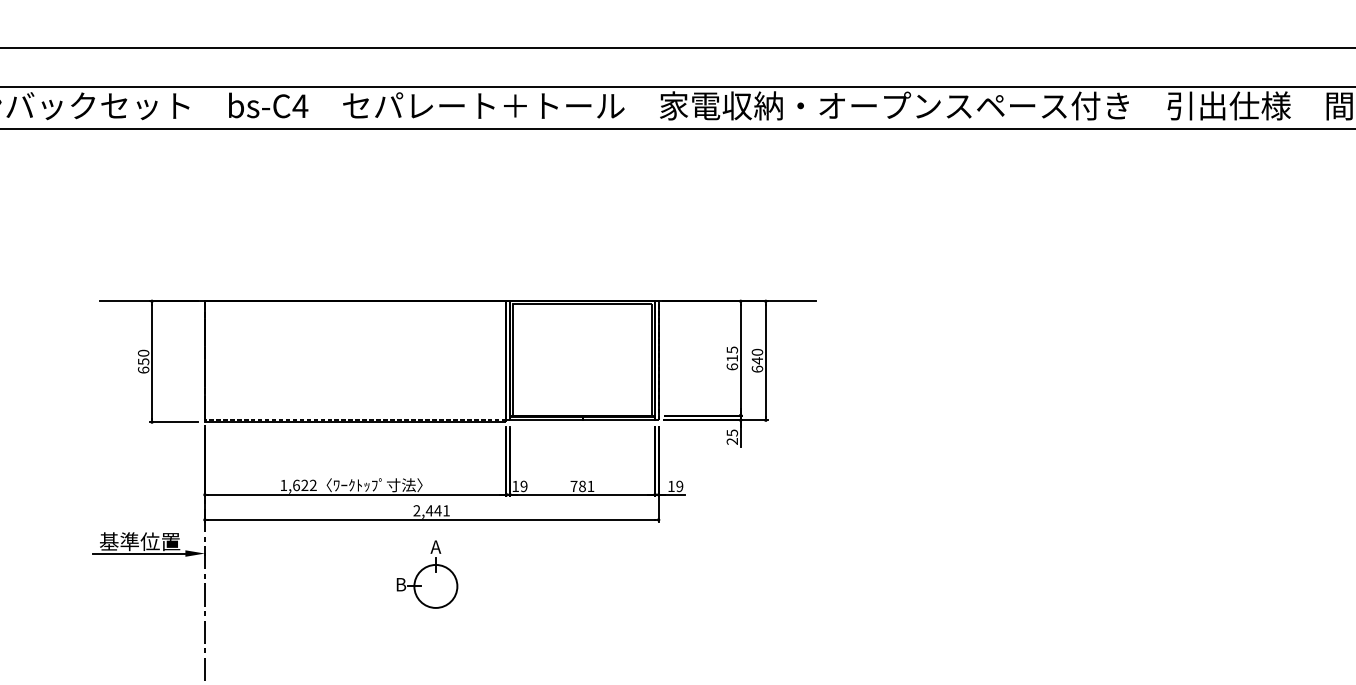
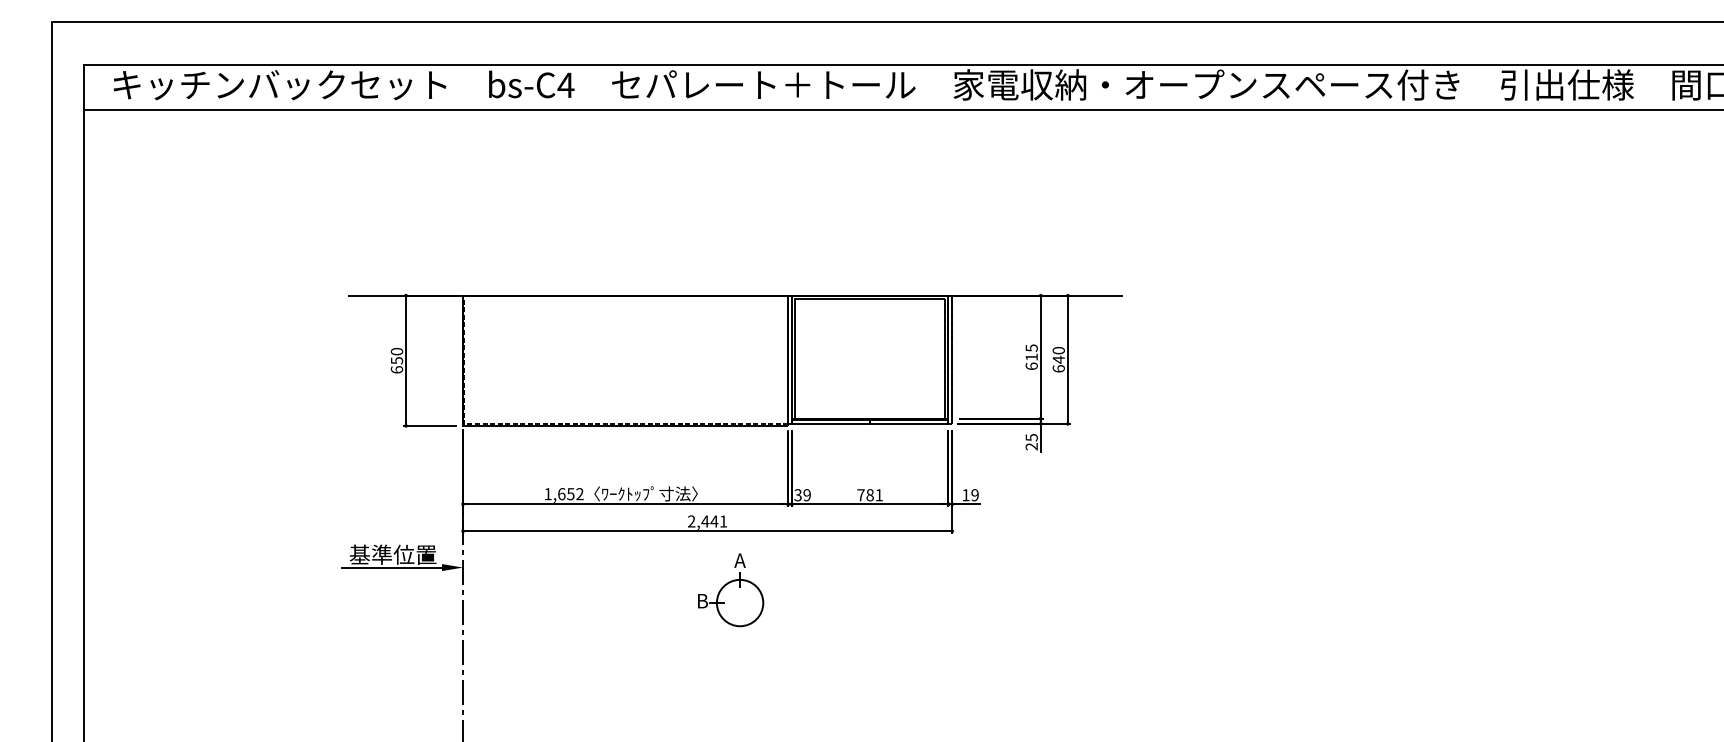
text: (304, 485) -> (570, 494), 1,622 -> 1,652
text: (515, 486) -> (797, 495), 19 -> 39
part: (427, 574) -> (731, 590), moved

